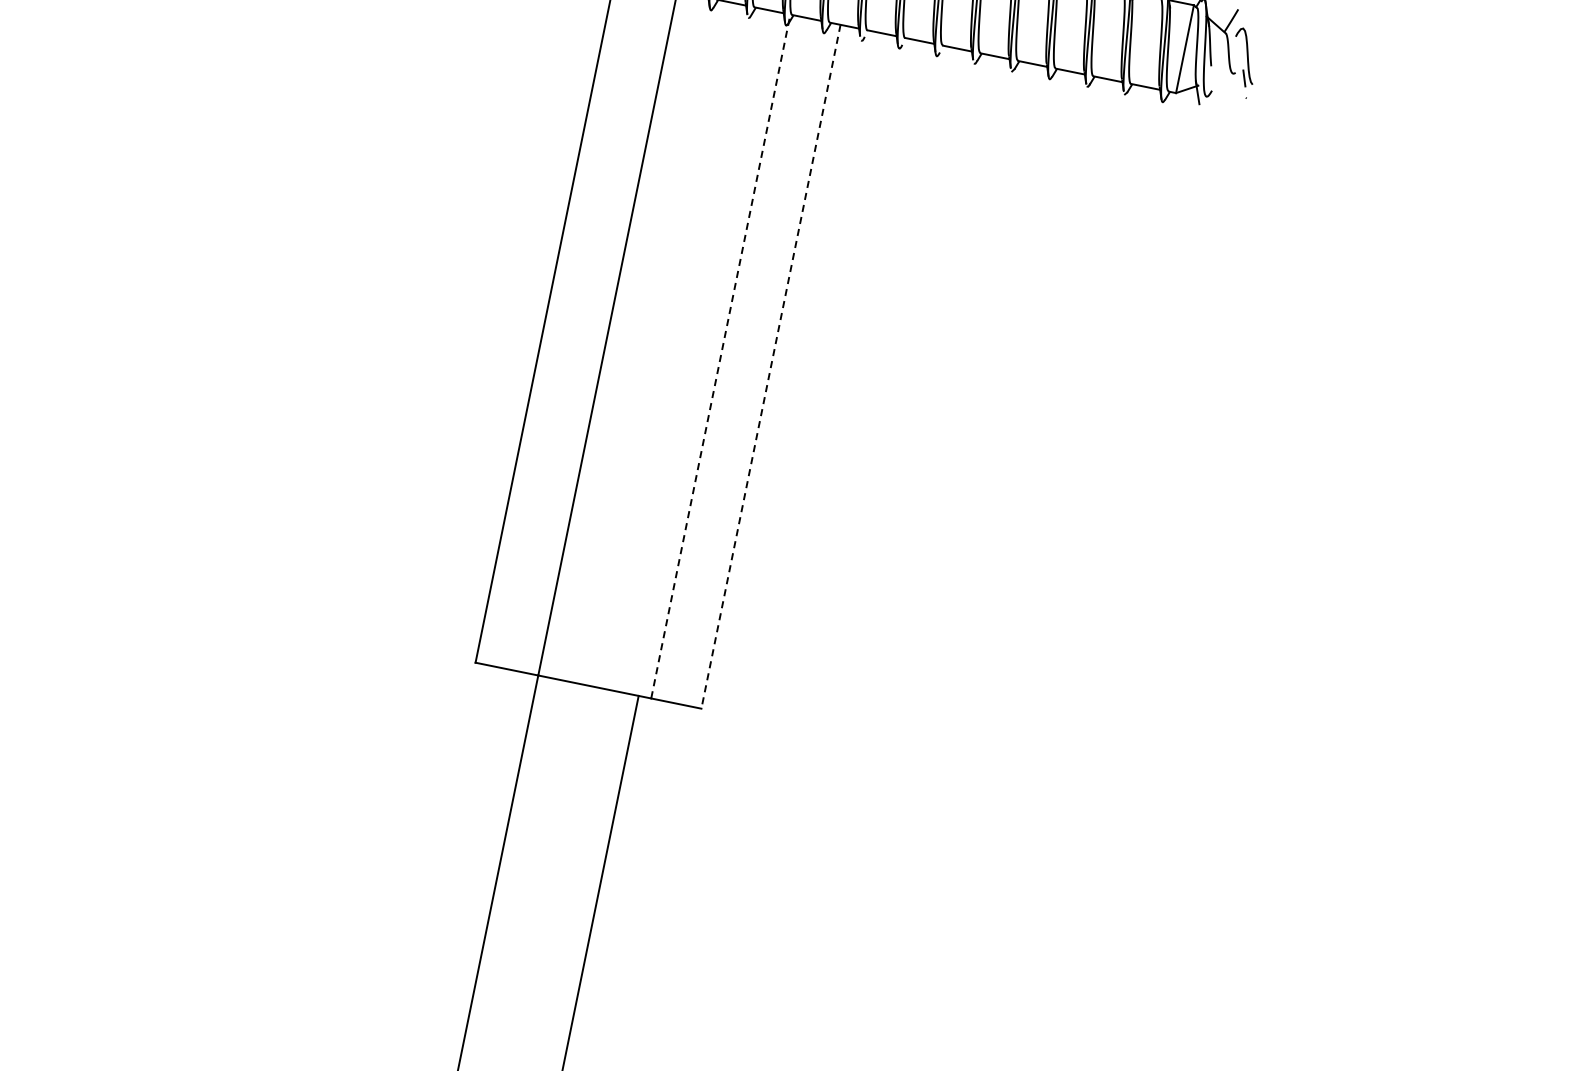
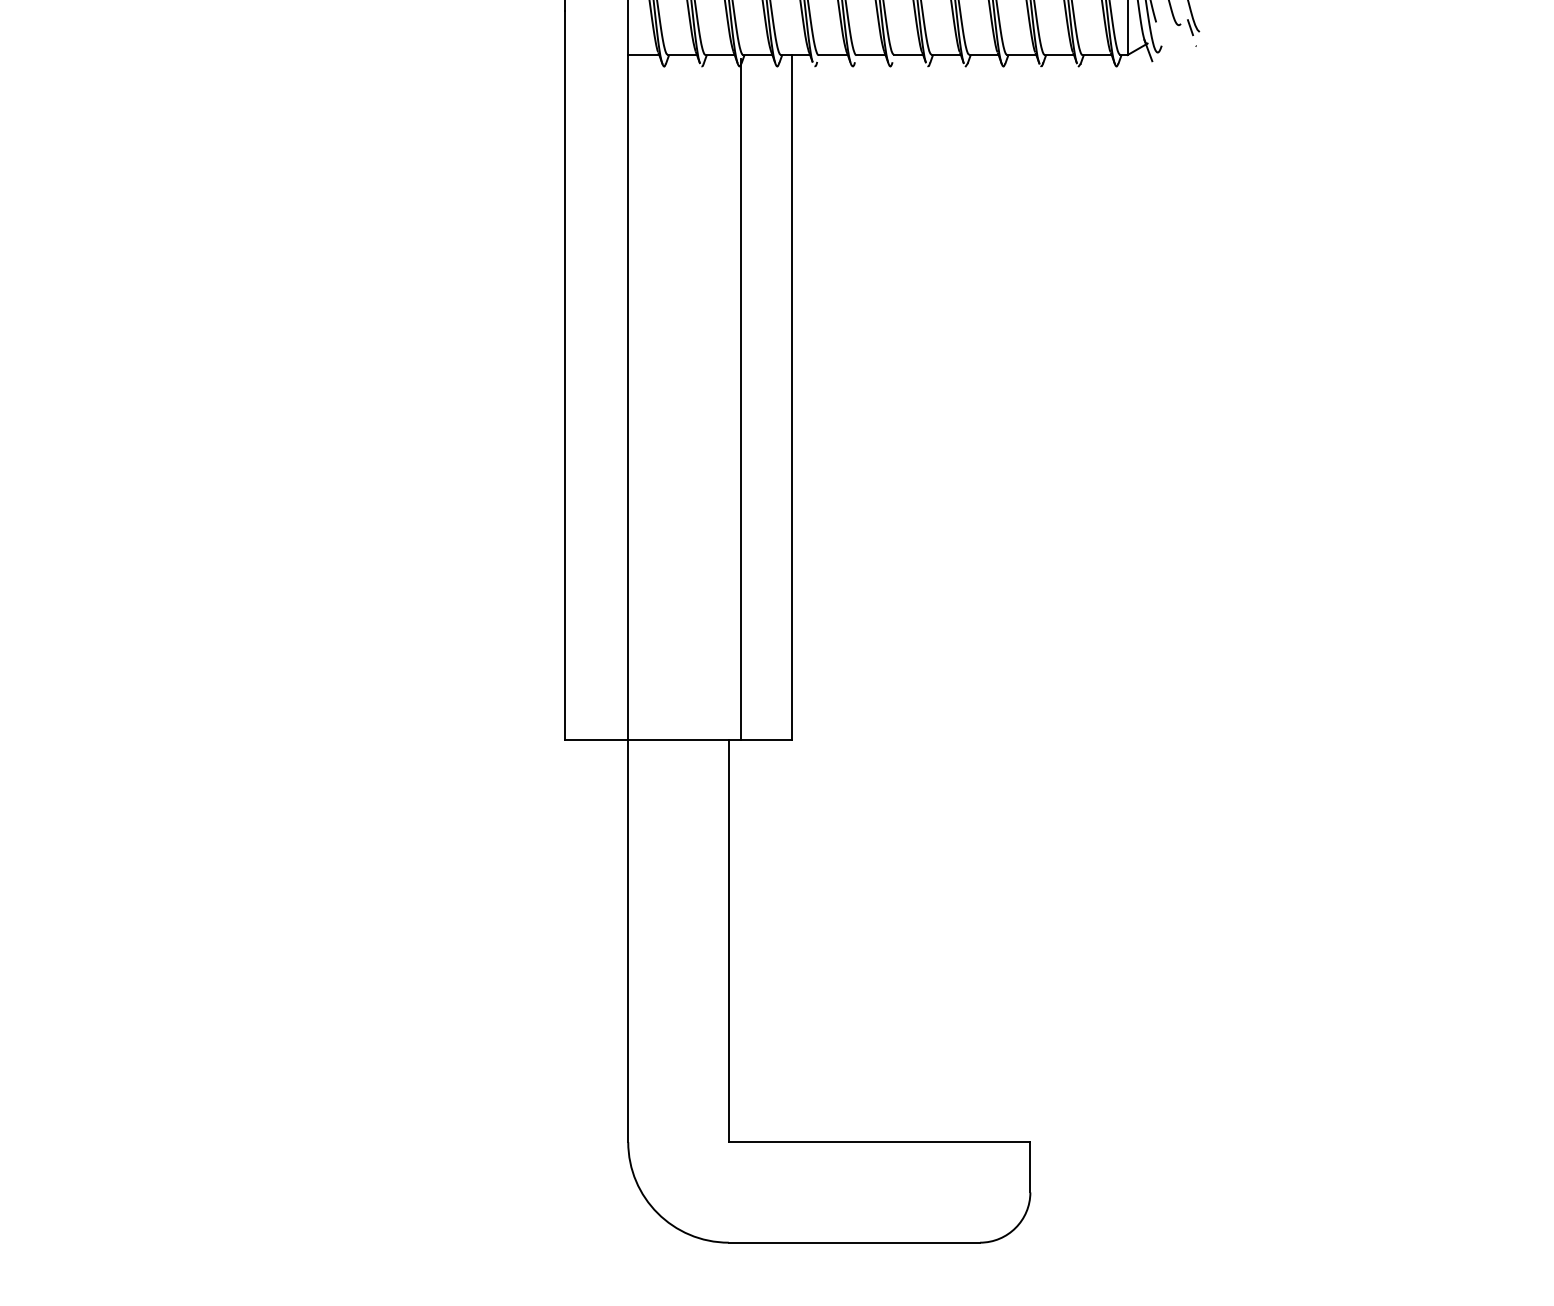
line: (720, 359) -> (741, 400), dashed -> solid
line: (770, 367) -> (791, 398), dashed -> solid

